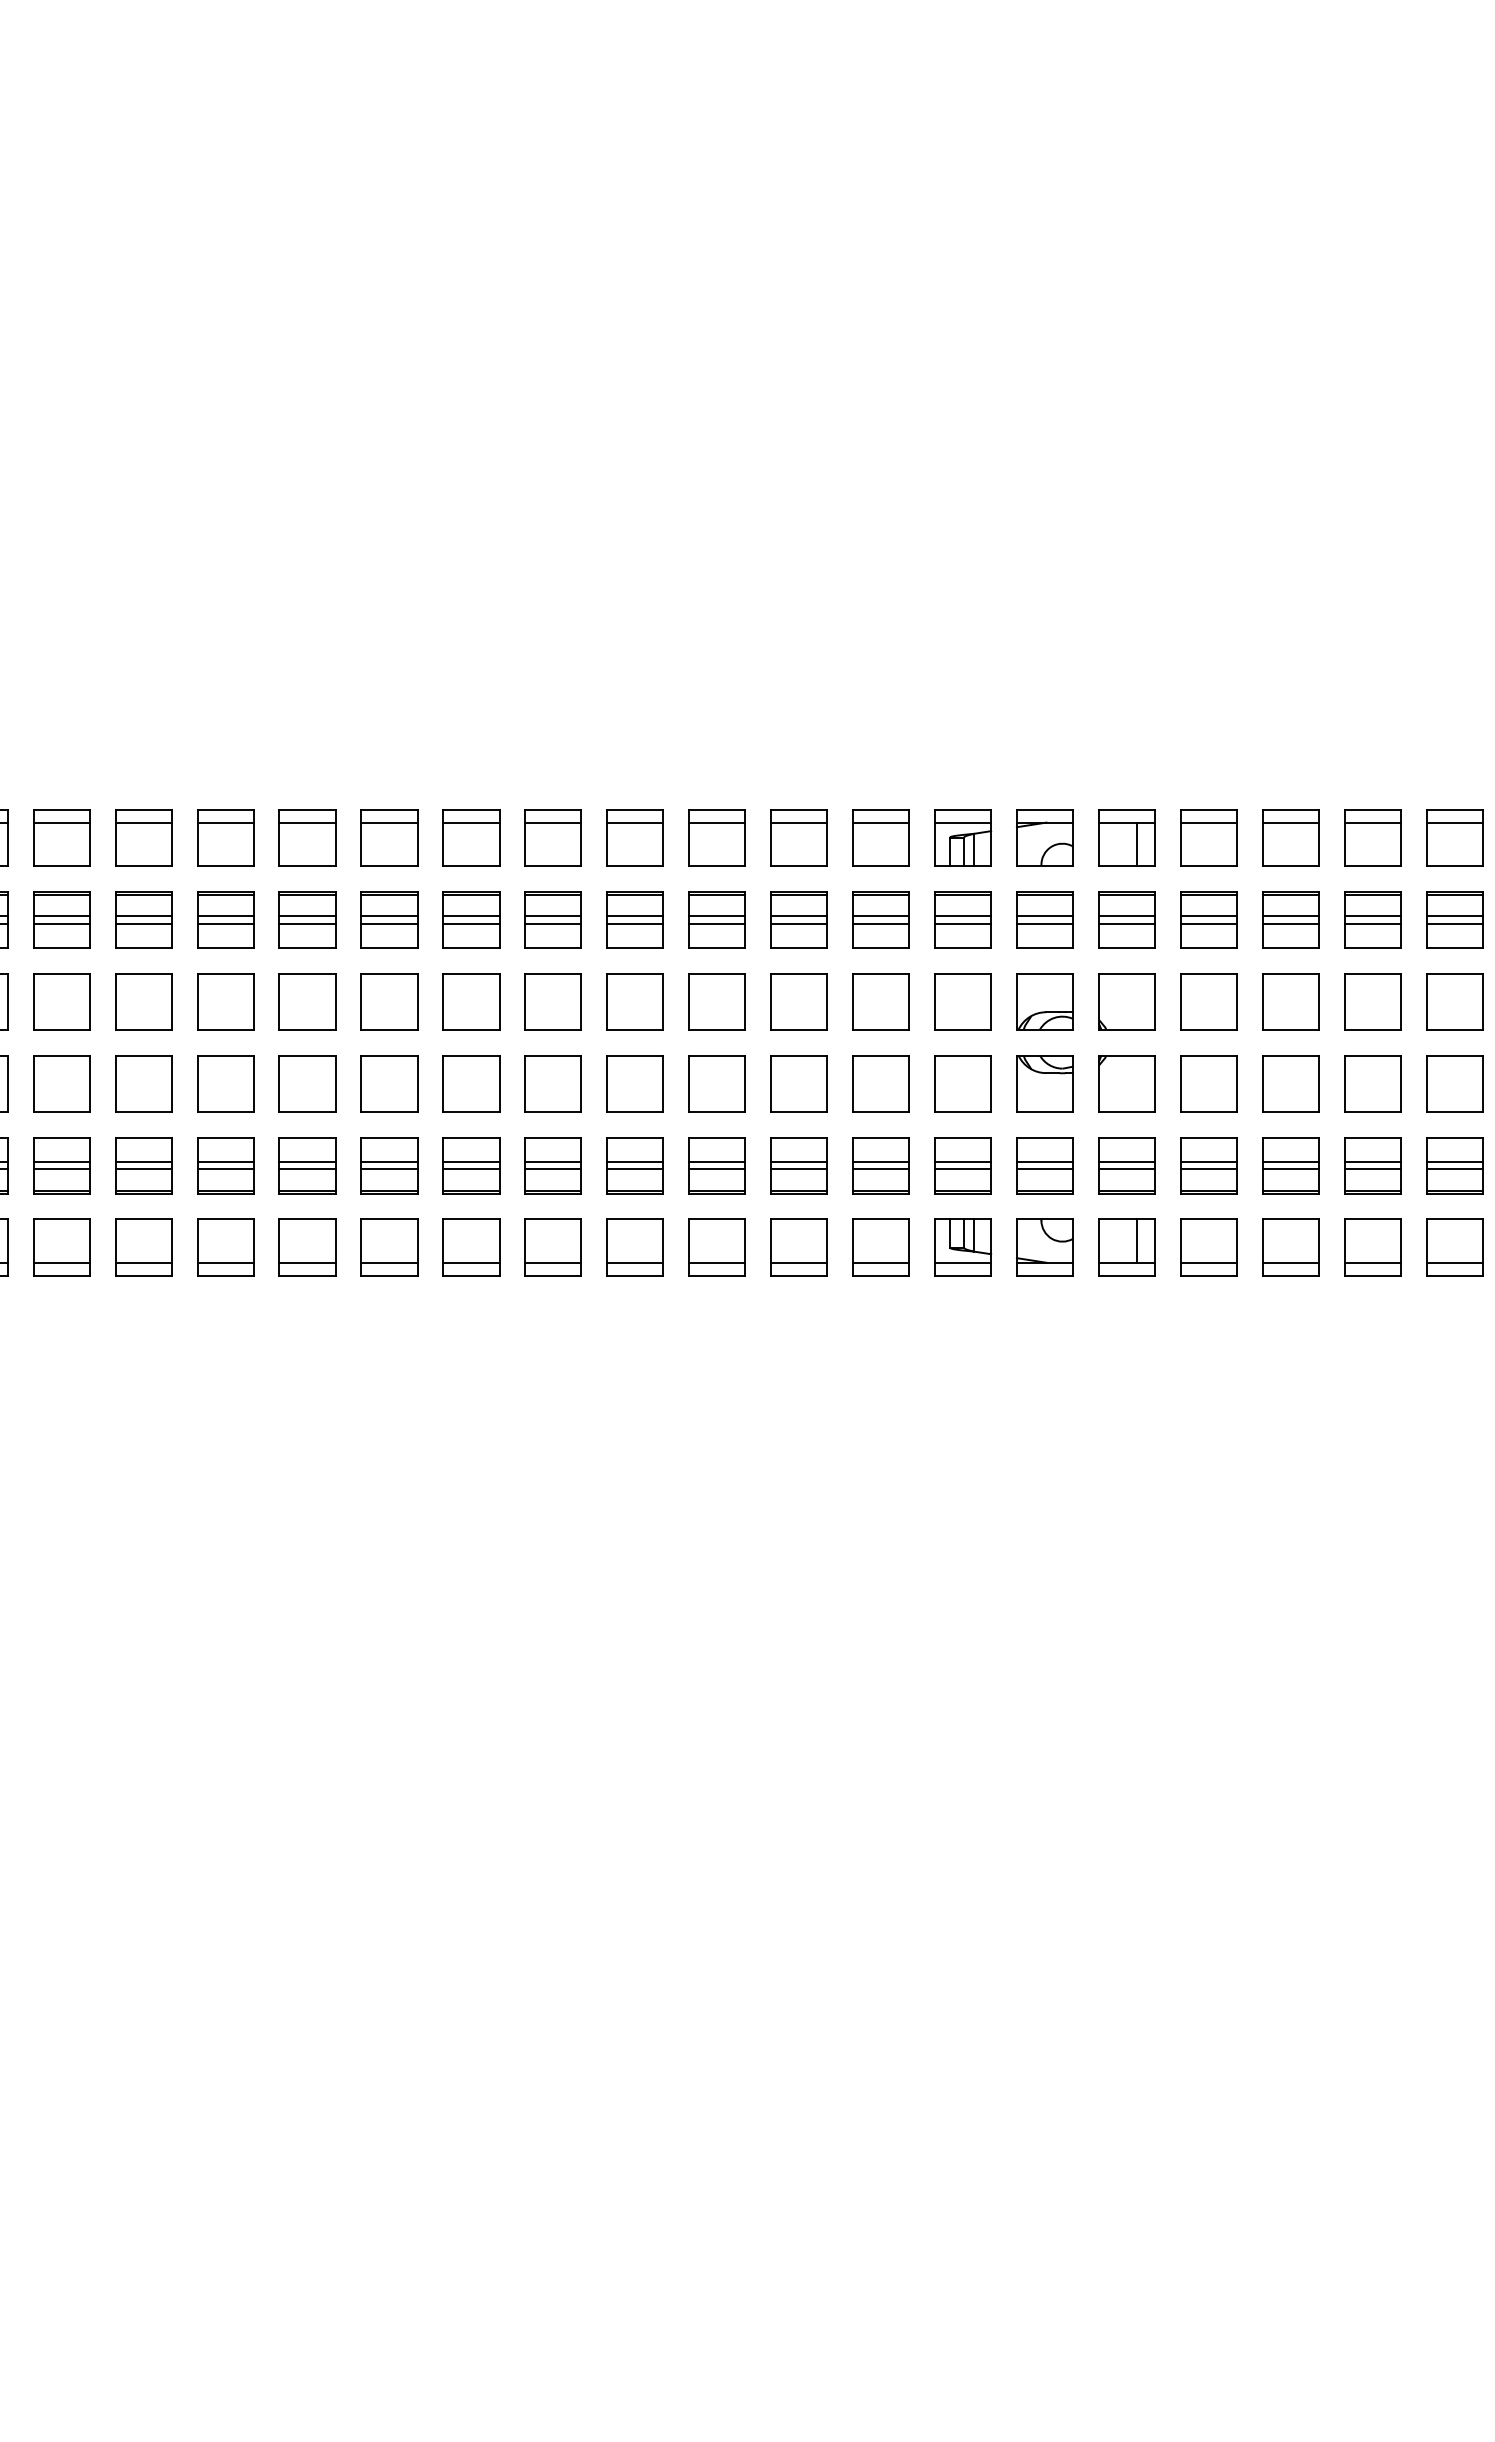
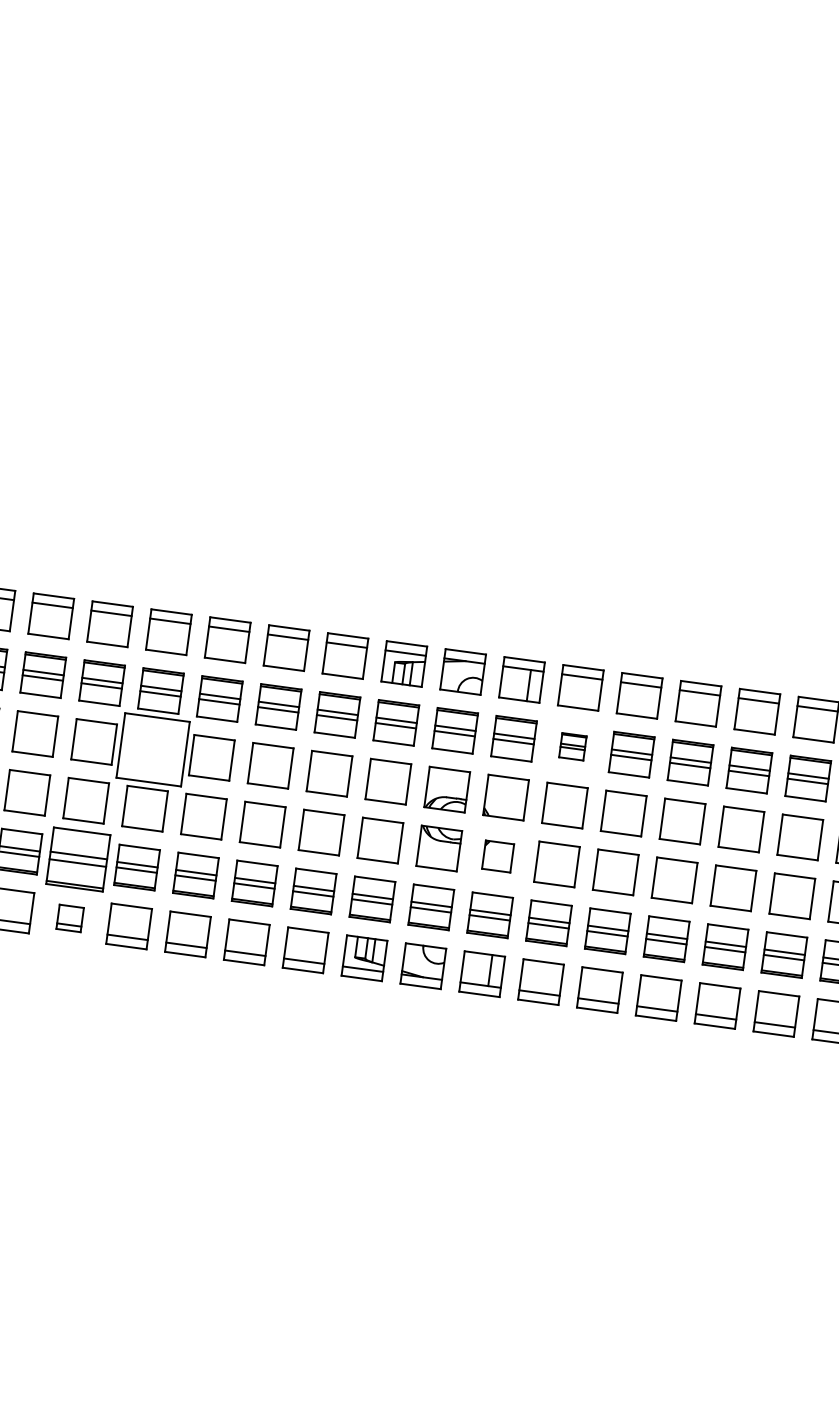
part: (1208, 919) -> (572, 746), size x0.6
part: (634, 1001) -> (152, 749), size x1.6
part: (1126, 1083) -> (497, 856), size x0.7
part: (552, 1165) -> (77, 859), size x1.4
part: (552, 1247) -> (69, 918), size x0.6

